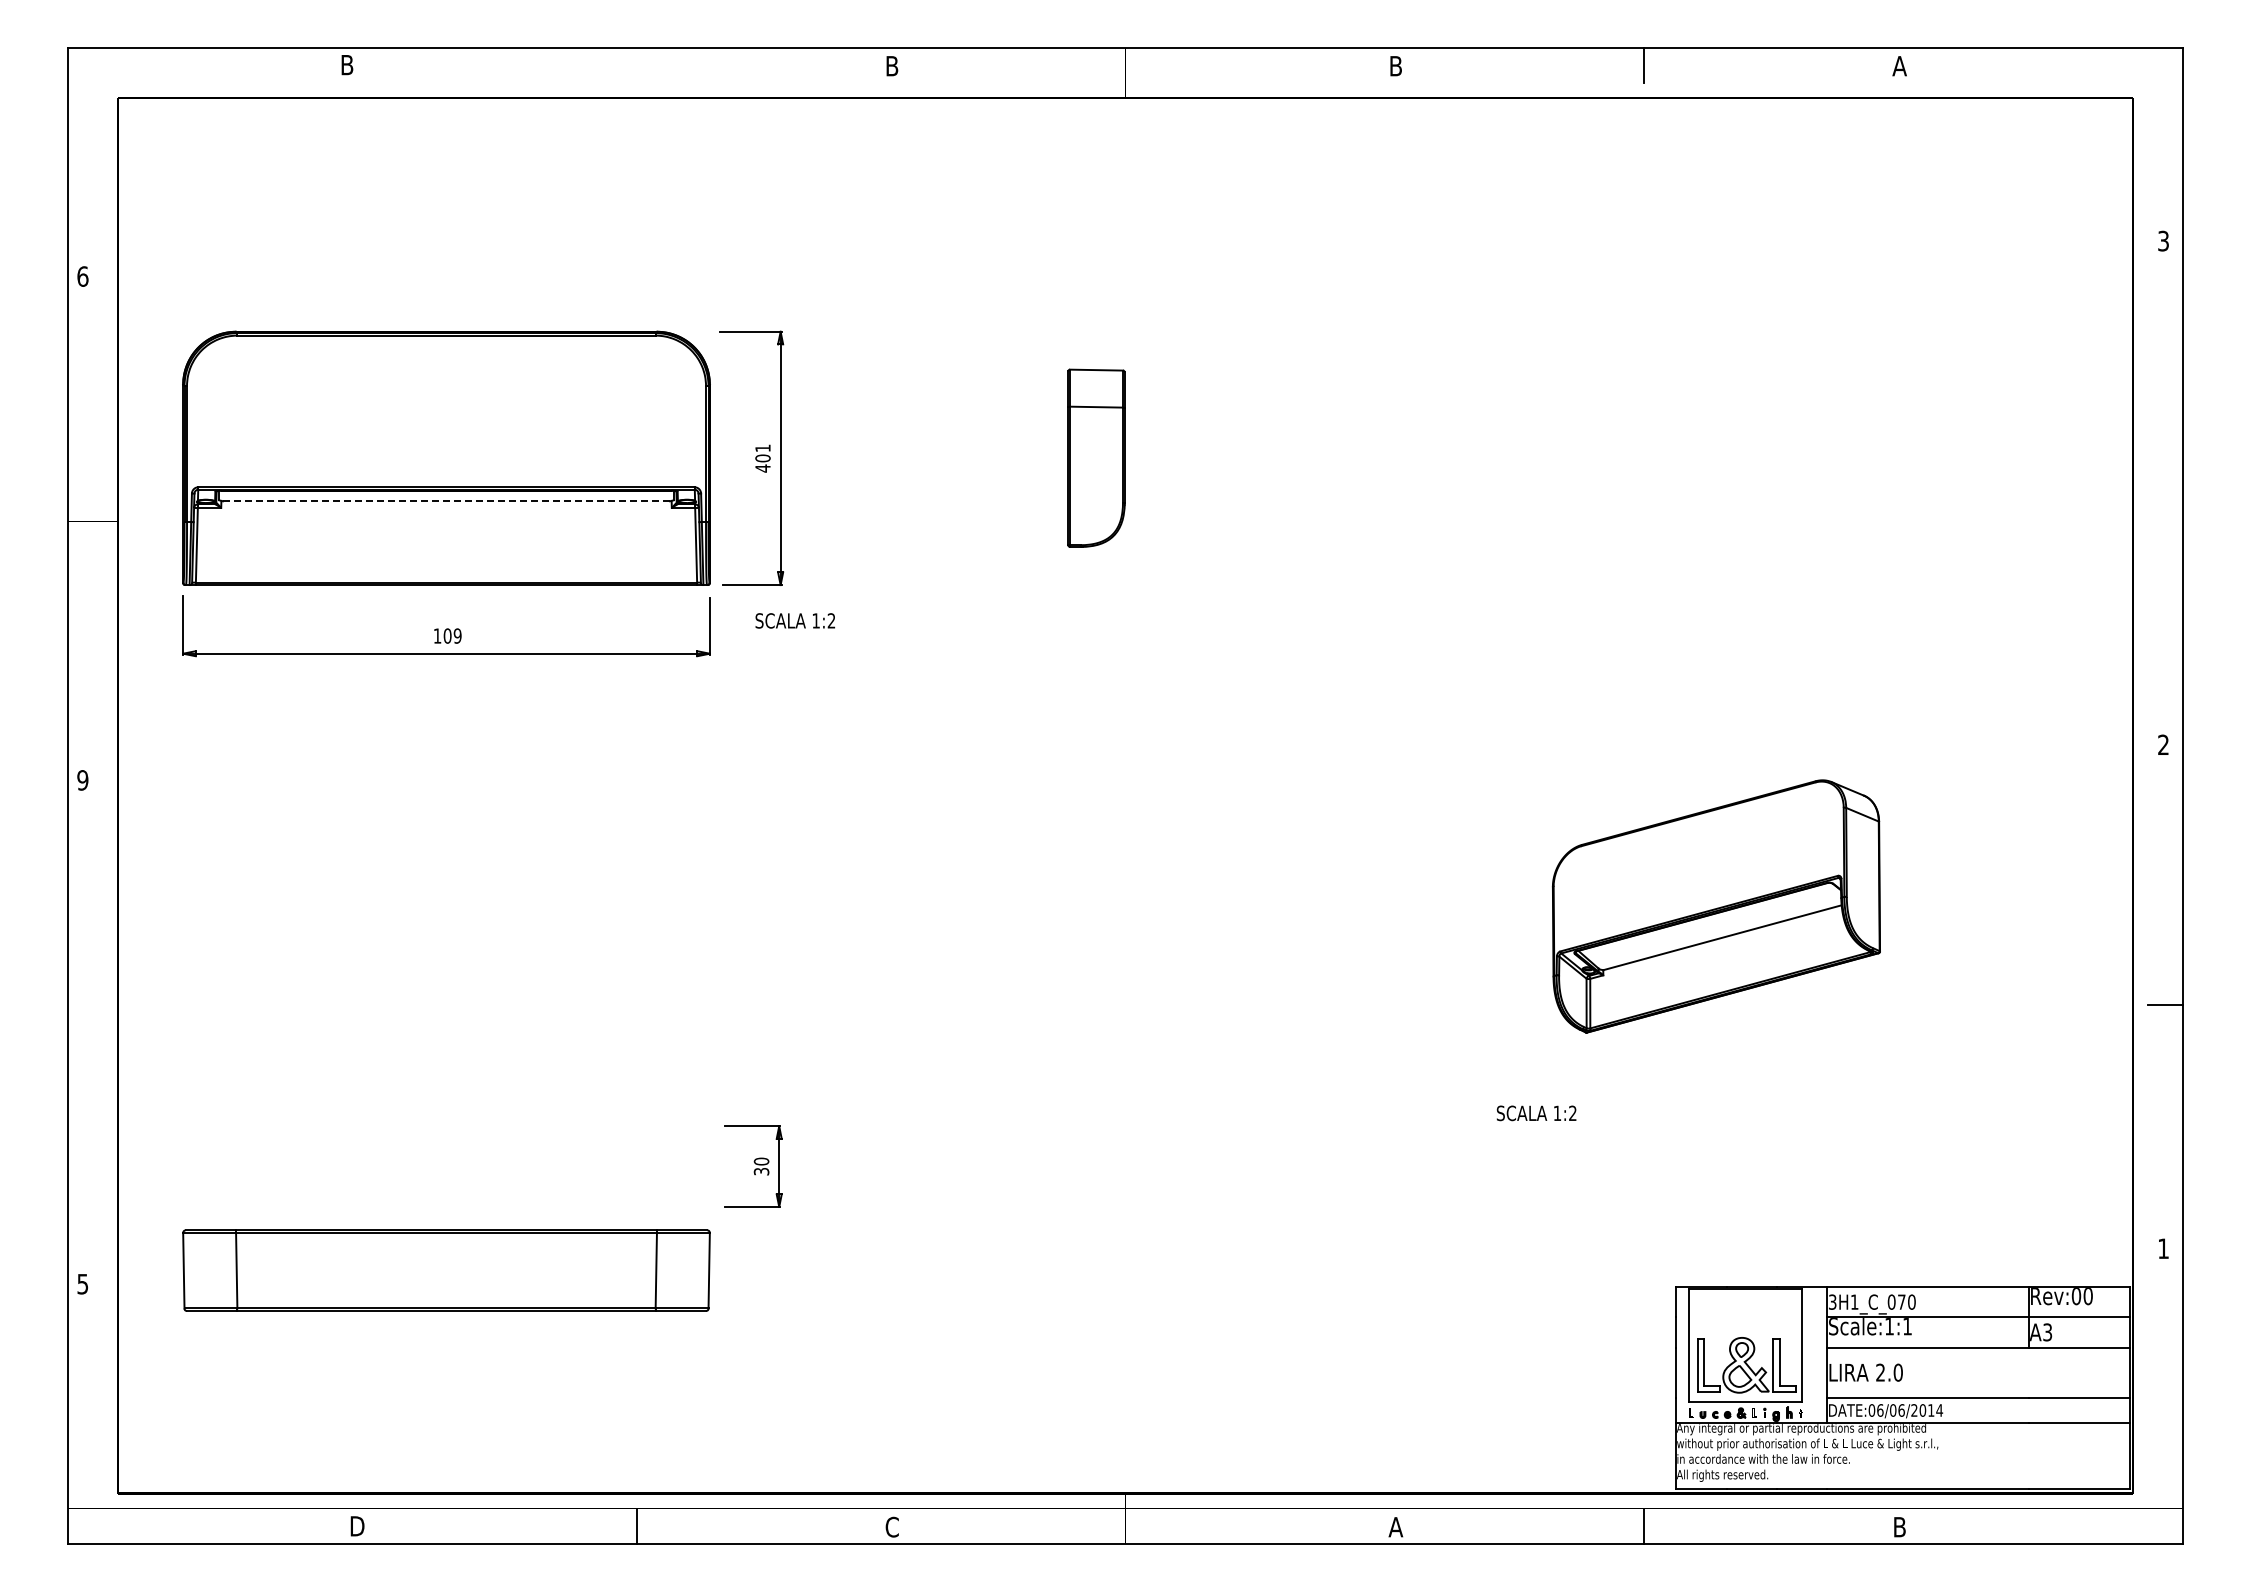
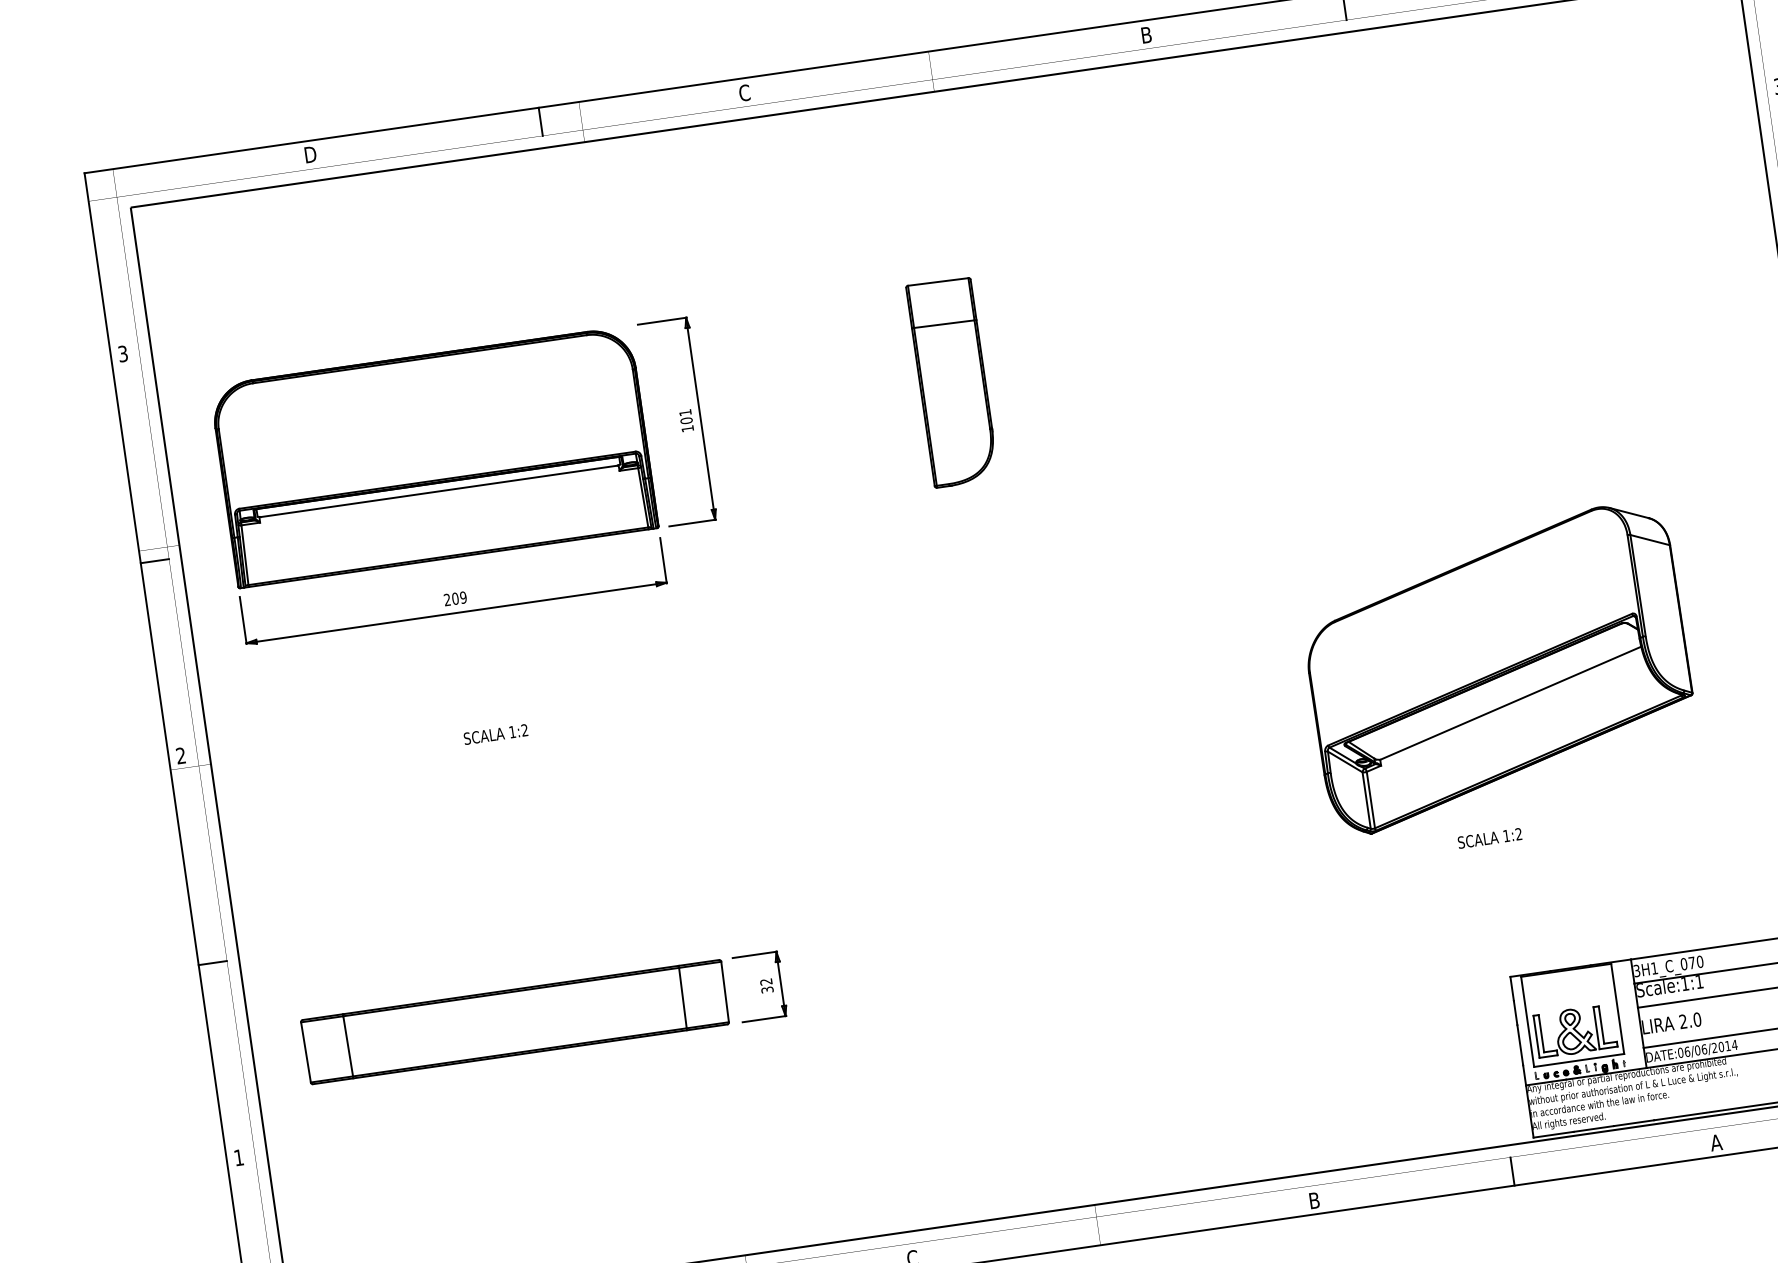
text: (349, 64) -> (311, 154), B -> D
line: (636, 65) -> (540, 121), added
text: (891, 65) -> (743, 92), B -> C
text: (82, 276) -> (122, 353), 6 -> 3
part: (1096, 457) -> (952, 381), size x1.43
text: (762, 468) -> (687, 428), 401 -> 101
line: (446, 501) -> (439, 491), dashed -> solid
line: (84, 536) -> (154, 561), added
text: (794, 620) -> (495, 734), moved
text: (437, 635) -> (447, 599), 109 -> 209
text: (82, 780) -> (180, 755), 9 -> 2
part: (1716, 906) -> (1498, 668), size x1.43
line: (84, 1040) -> (212, 963), added
text: (1536, 1113) -> (1489, 838), moved
text: (761, 1161) -> (766, 981), 30 -> 32
part: (446, 1270) -> (515, 1022), moved
text: (82, 1284) -> (238, 1158), 5 -> 1
text: (1395, 1527) -> (1314, 1200), A -> B
text: (1899, 1527) -> (1716, 1143), B -> A

